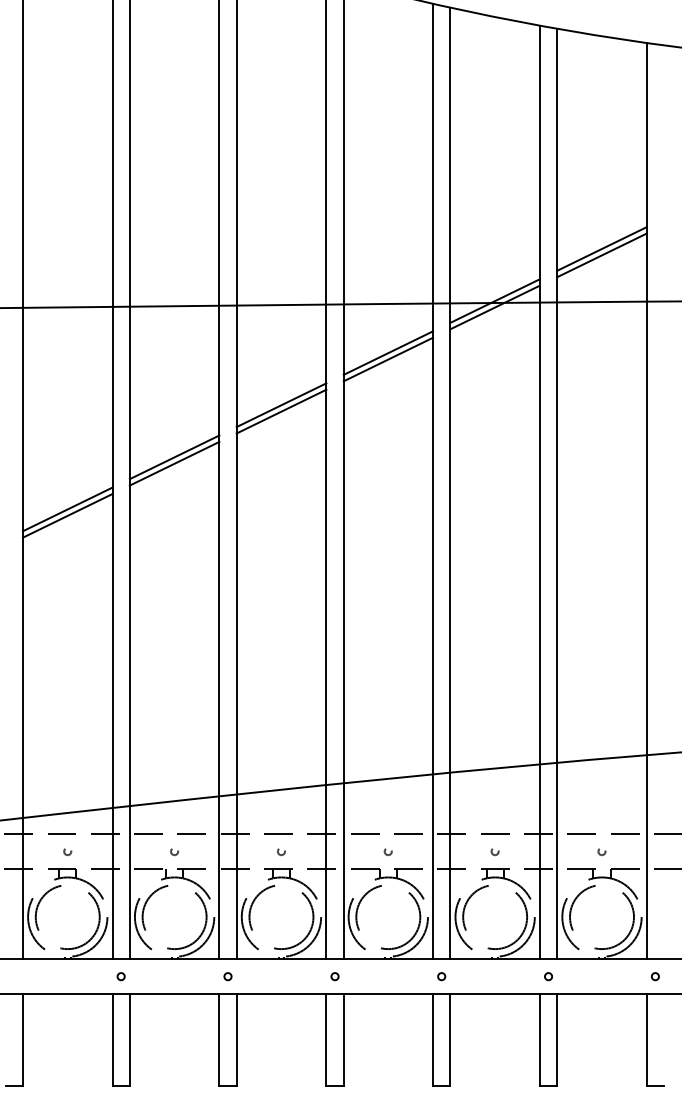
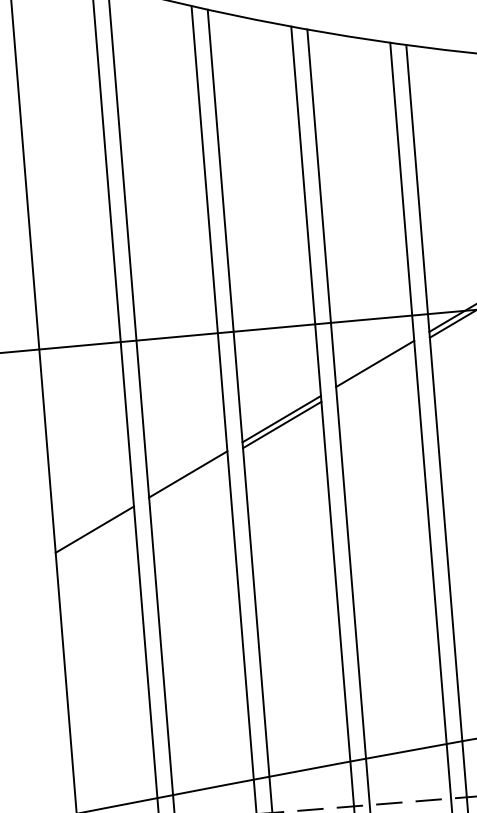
line: (388, 359) -> (375, 369), removed
line: (174, 463) -> (188, 480), removed
line: (67, 515) -> (95, 535), removed

